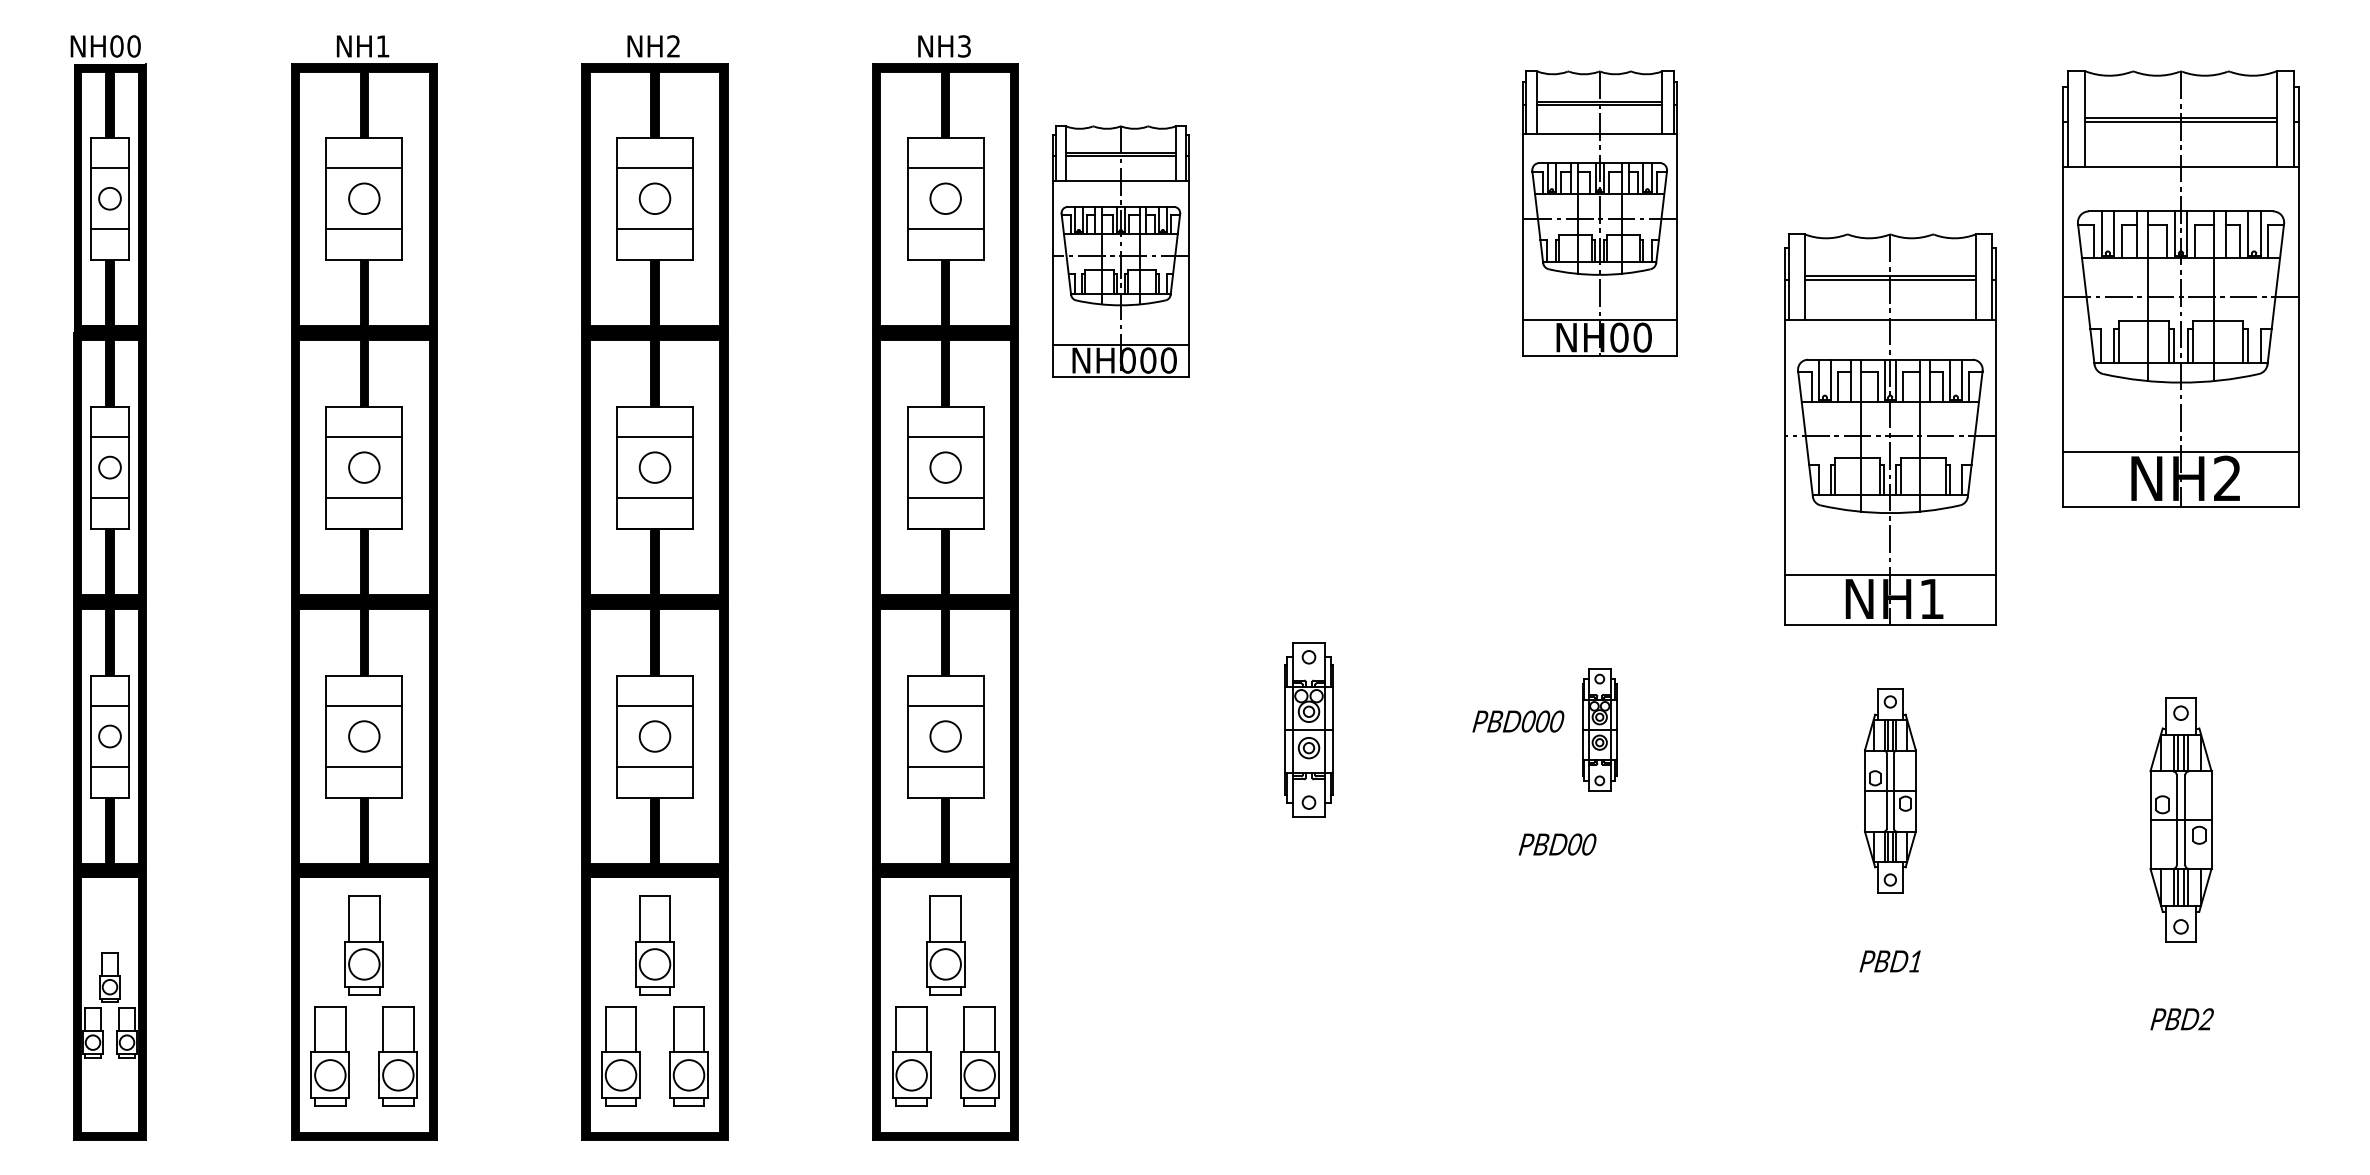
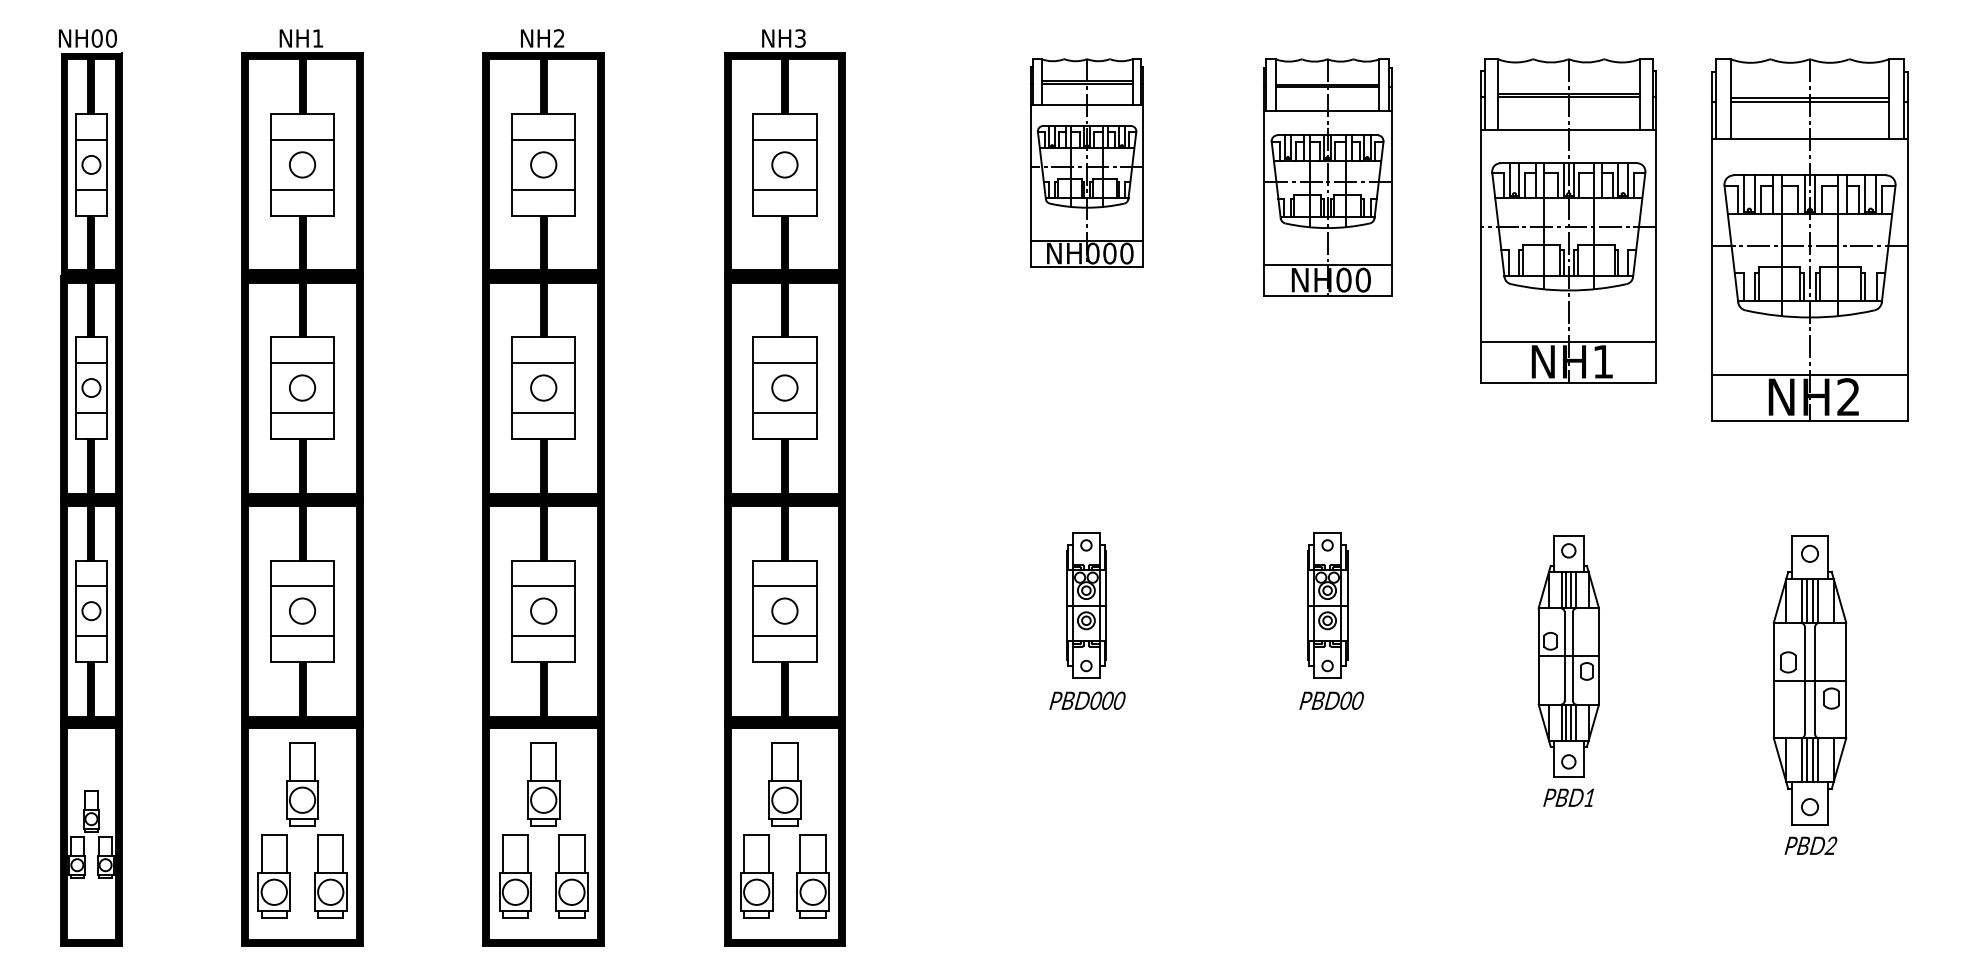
part: (1120, 251) -> (1086, 163), moved
part: (1890, 429) -> (1568, 221), moved
text: (1518, 721) -> (1087, 700), moved
part: (1599, 729) -> (1327, 605), size x1.43
part: (1890, 790) -> (1568, 655), size x1.43
part: (2180, 819) -> (1809, 680), size x1.43
text: (1557, 844) -> (1331, 700), moved

